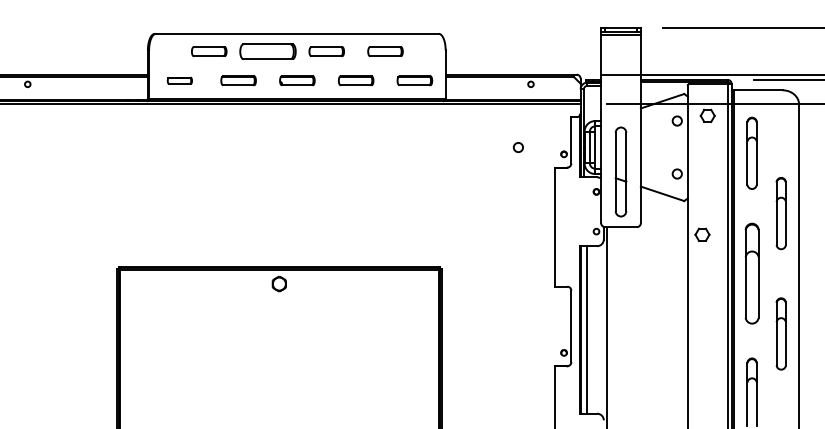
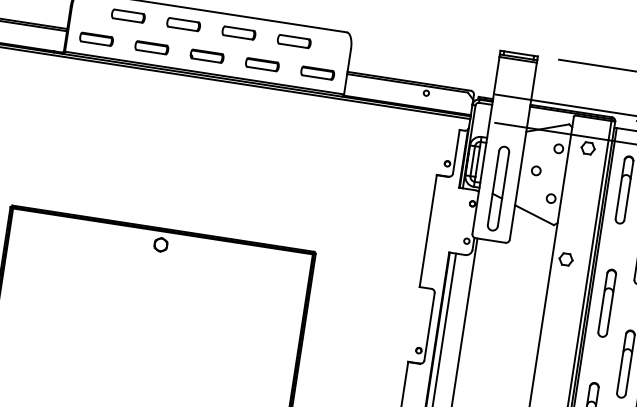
part: (267, 51) -> (183, 24), size x0.62
part: (179, 80) -> (96, 39), size x1.43
circle: (517, 147) -> (535, 170), moved
part: (751, 273) -> (606, 302), size x0.71

